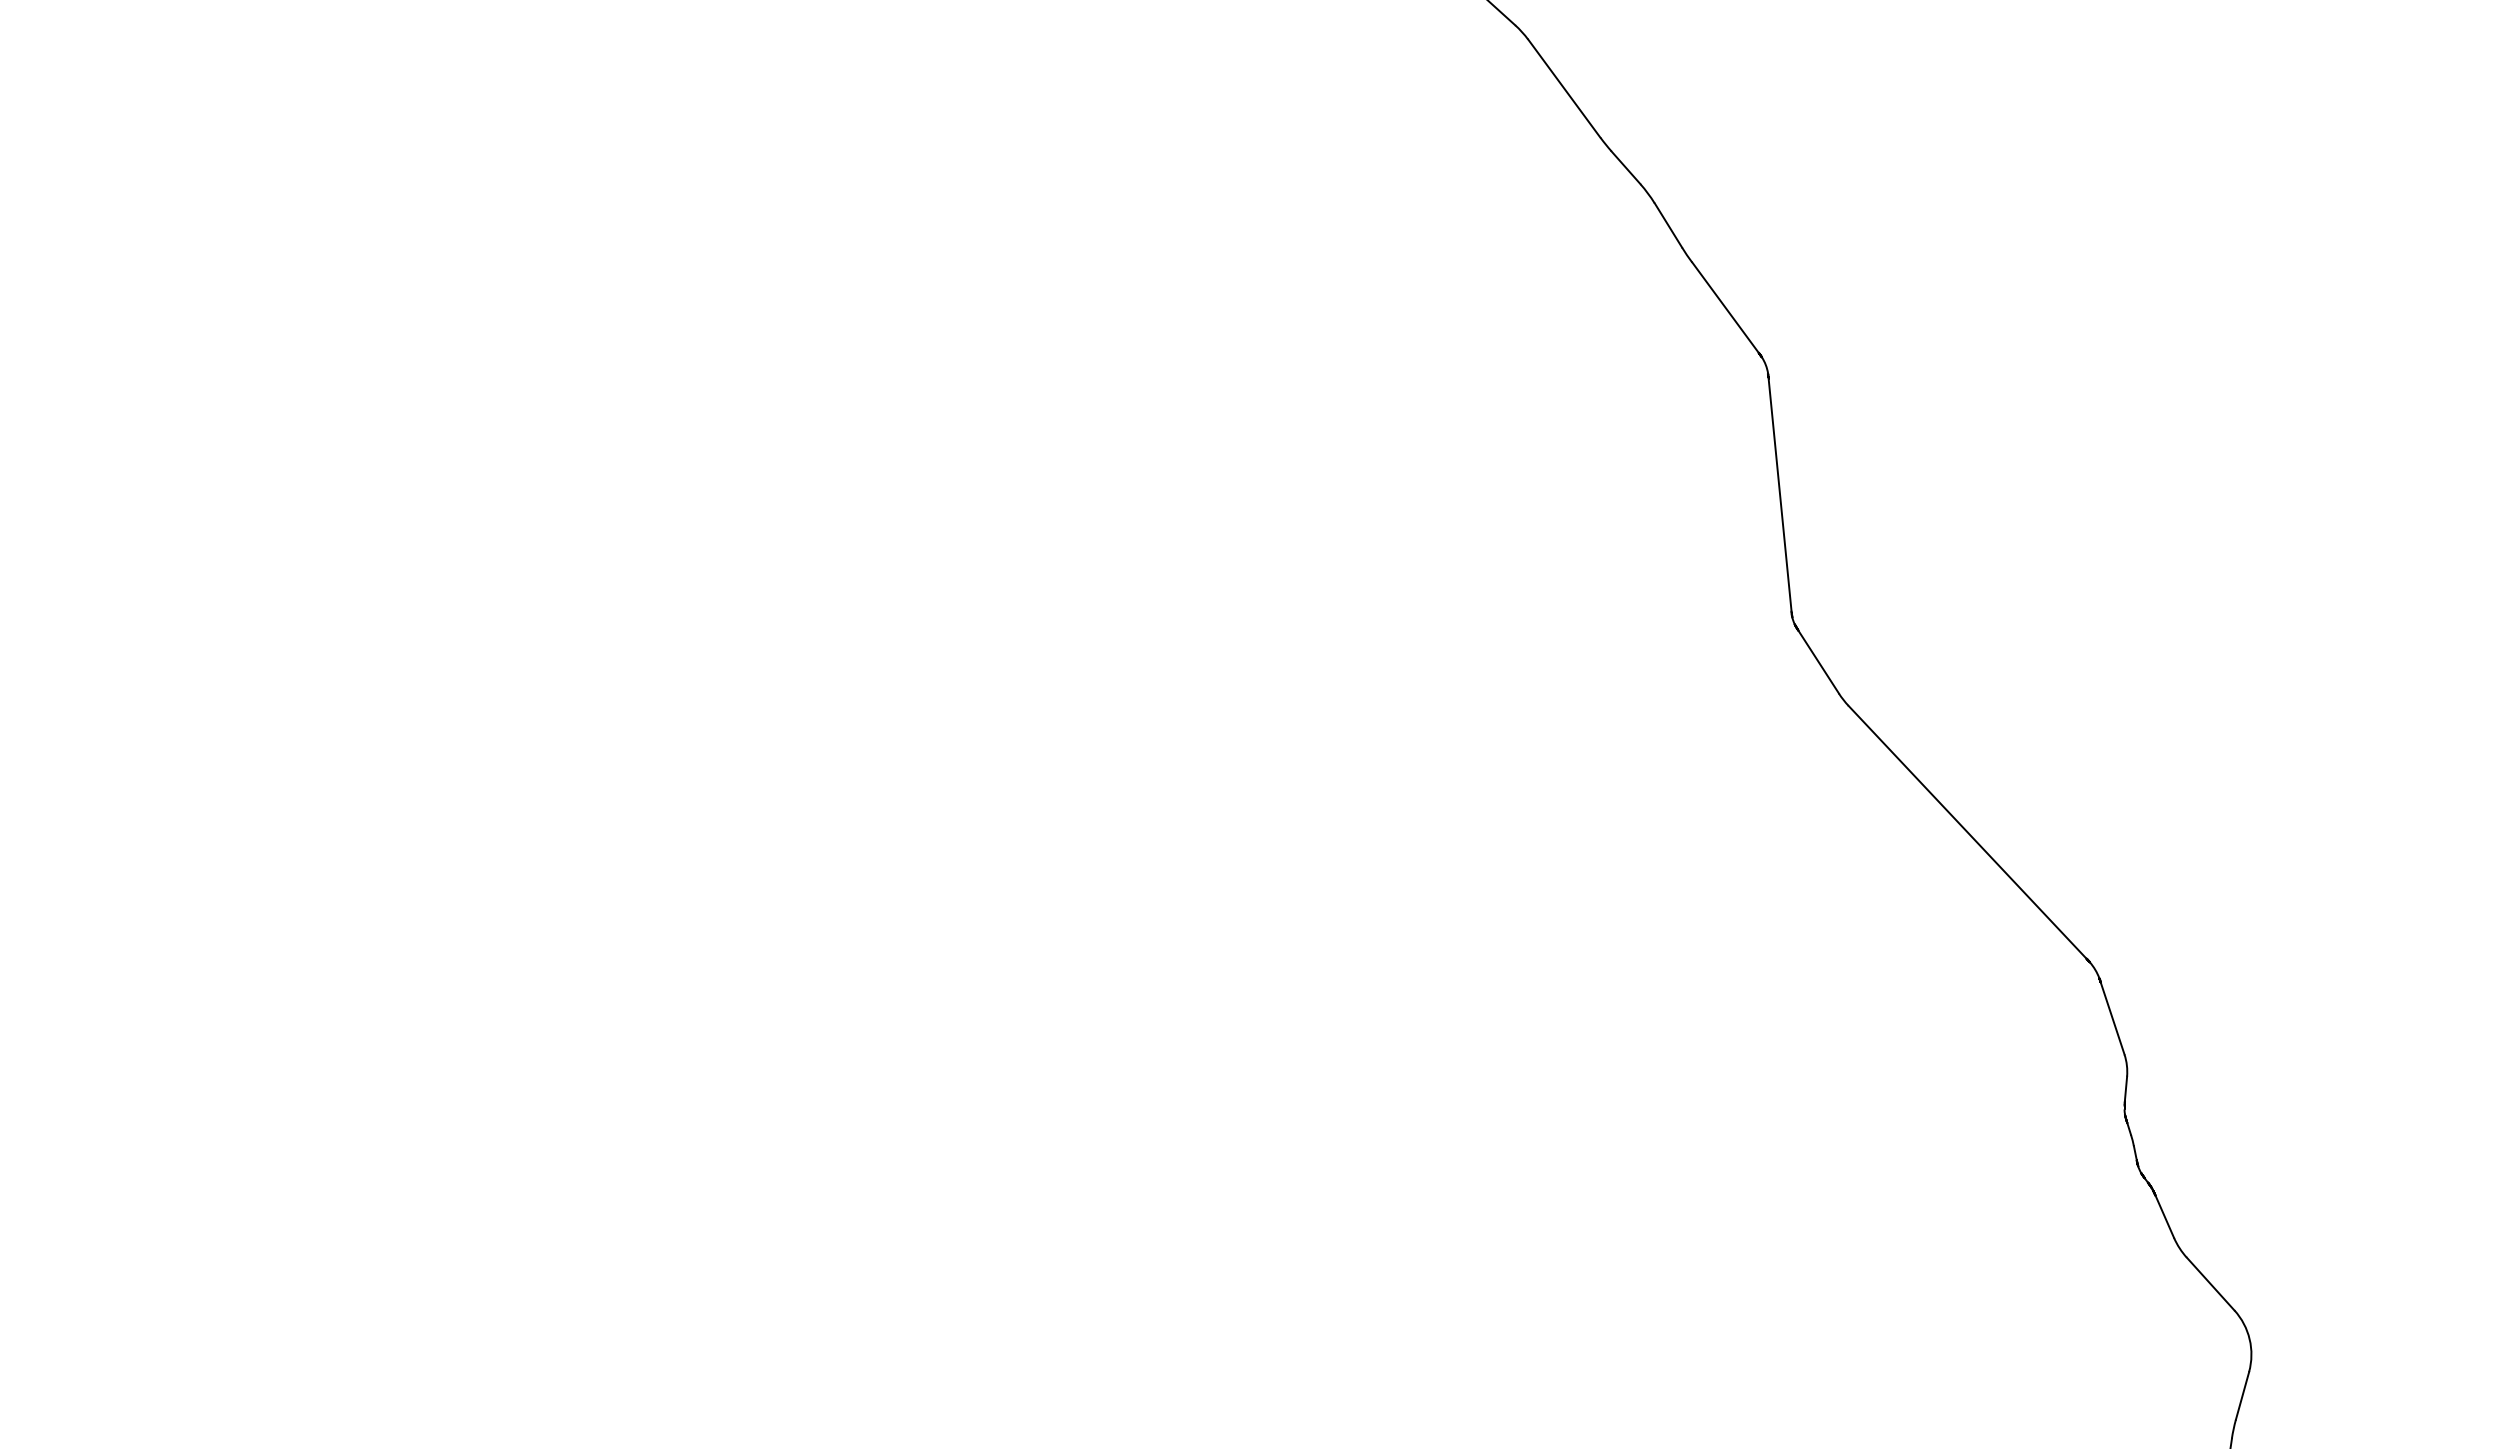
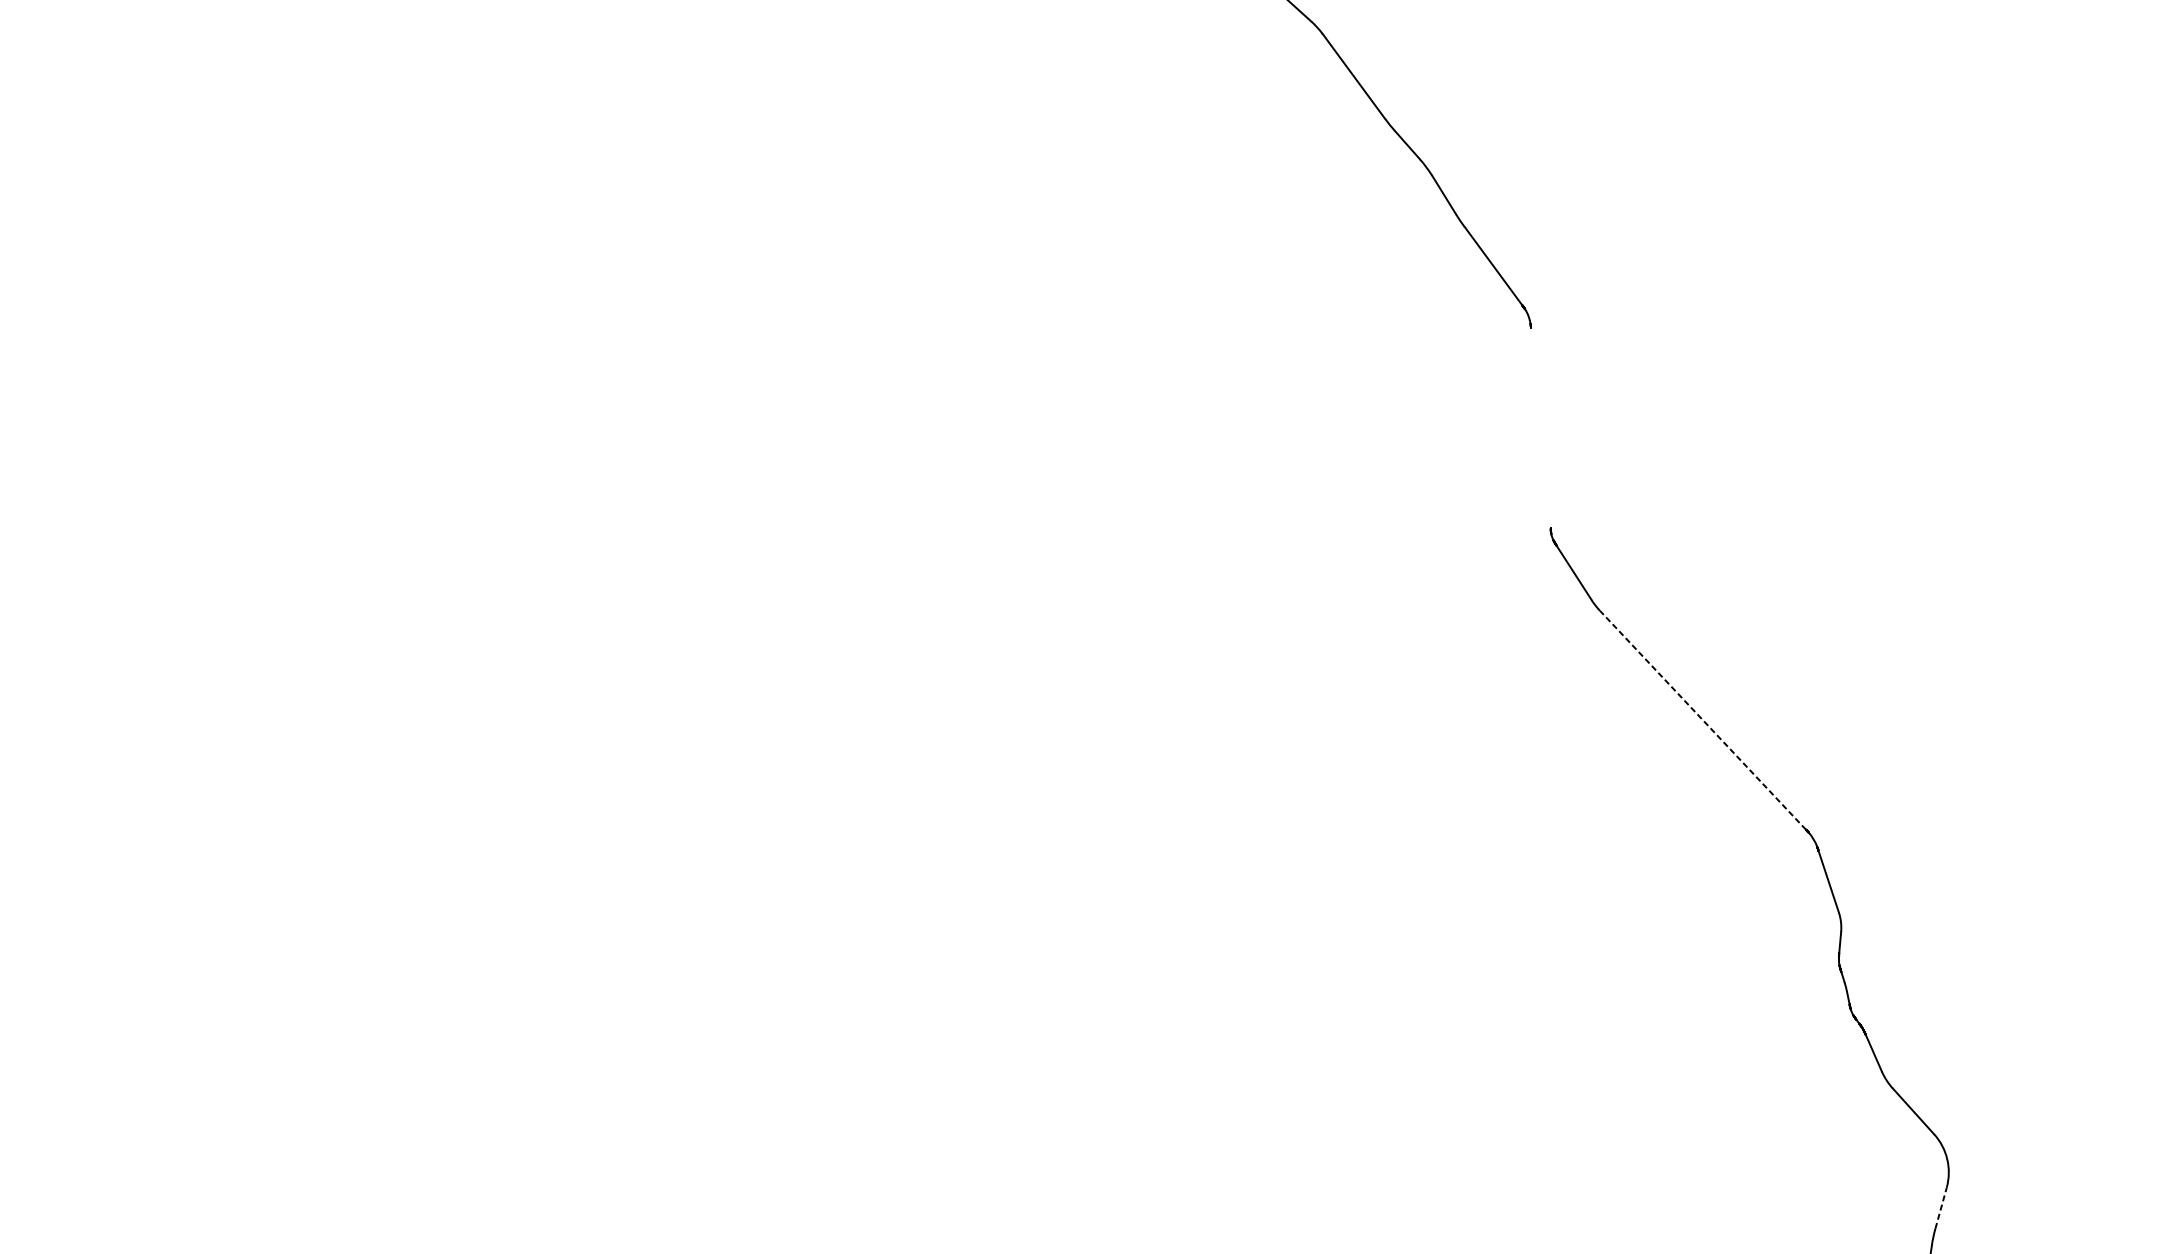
line: (1779, 494) -> (1540, 427), removed
line: (1967, 832) -> (1703, 720), solid -> dashed
line: (2242, 1395) -> (1941, 1207), solid -> dashed

